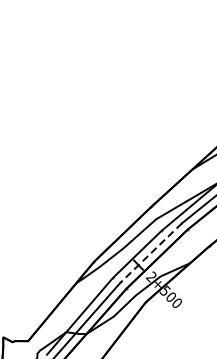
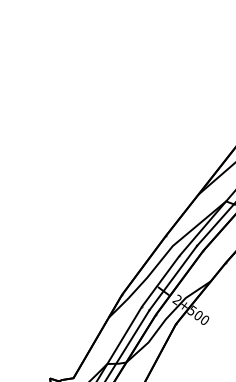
line: (151, 253) -> (173, 278), dashed -> solid

